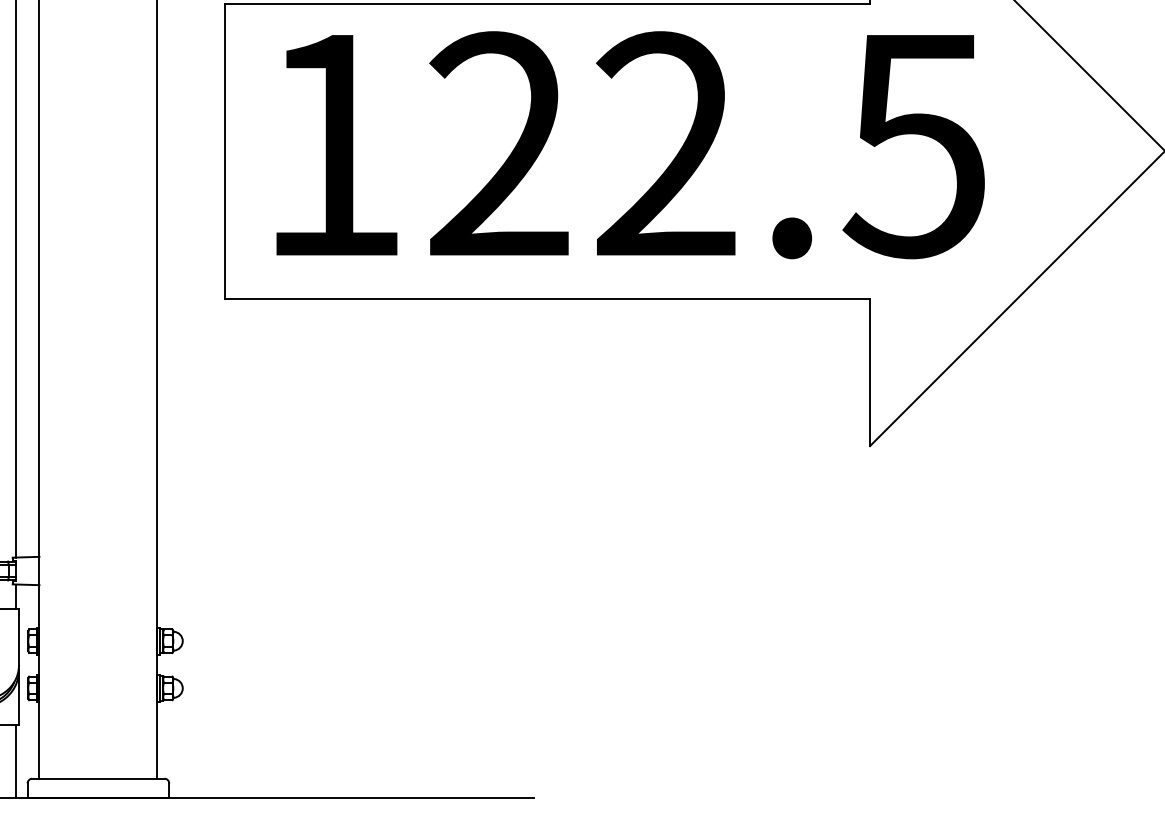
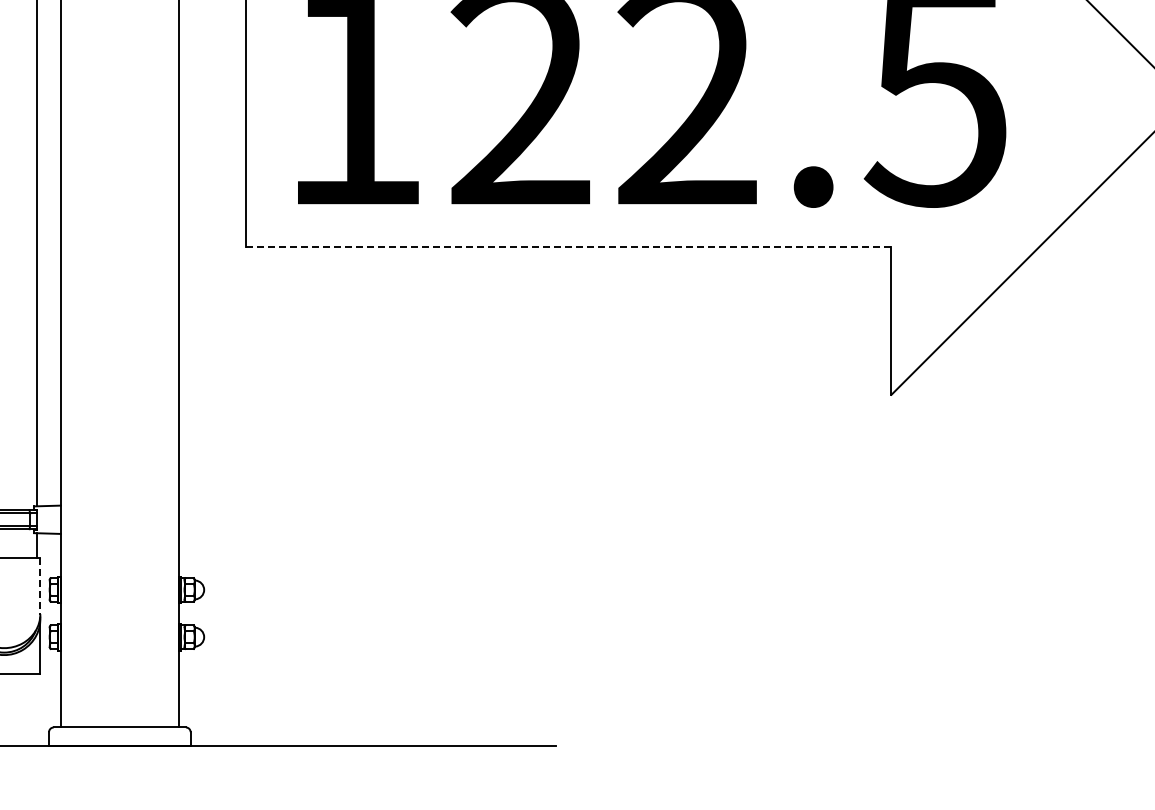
line: (547, 298) -> (568, 247), solid -> dashed
line: (18, 637) -> (39, 586), solid -> dashed
line: (15, 760) -> (36, 709), removed

